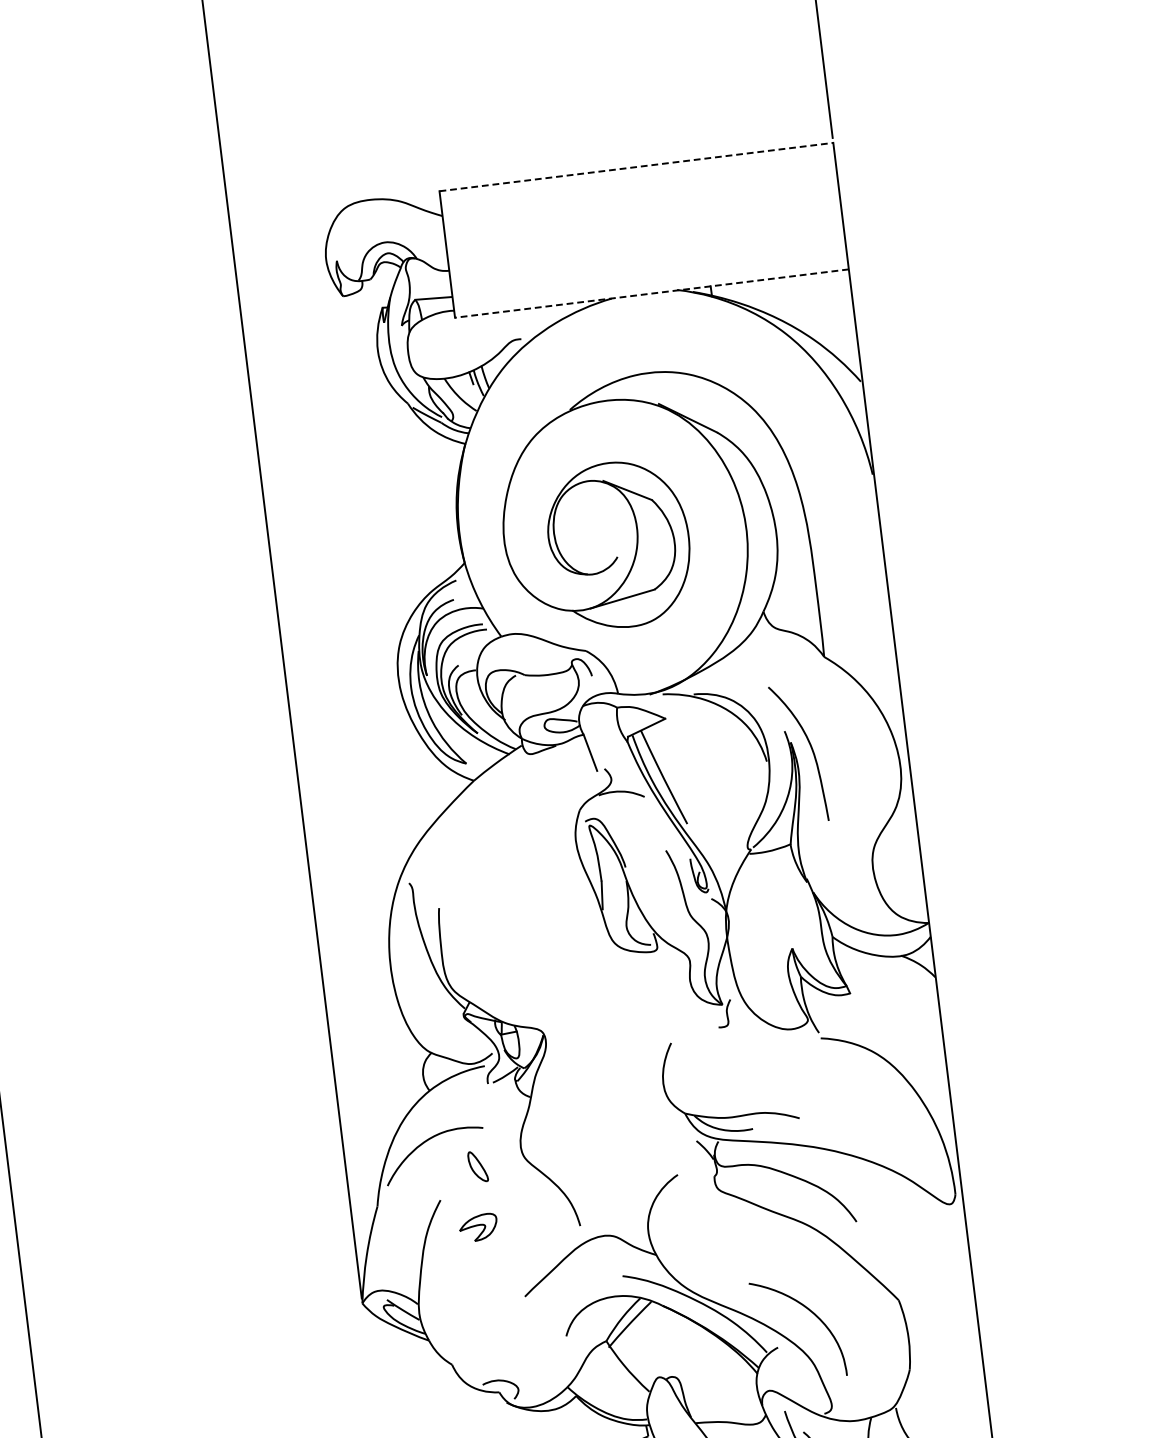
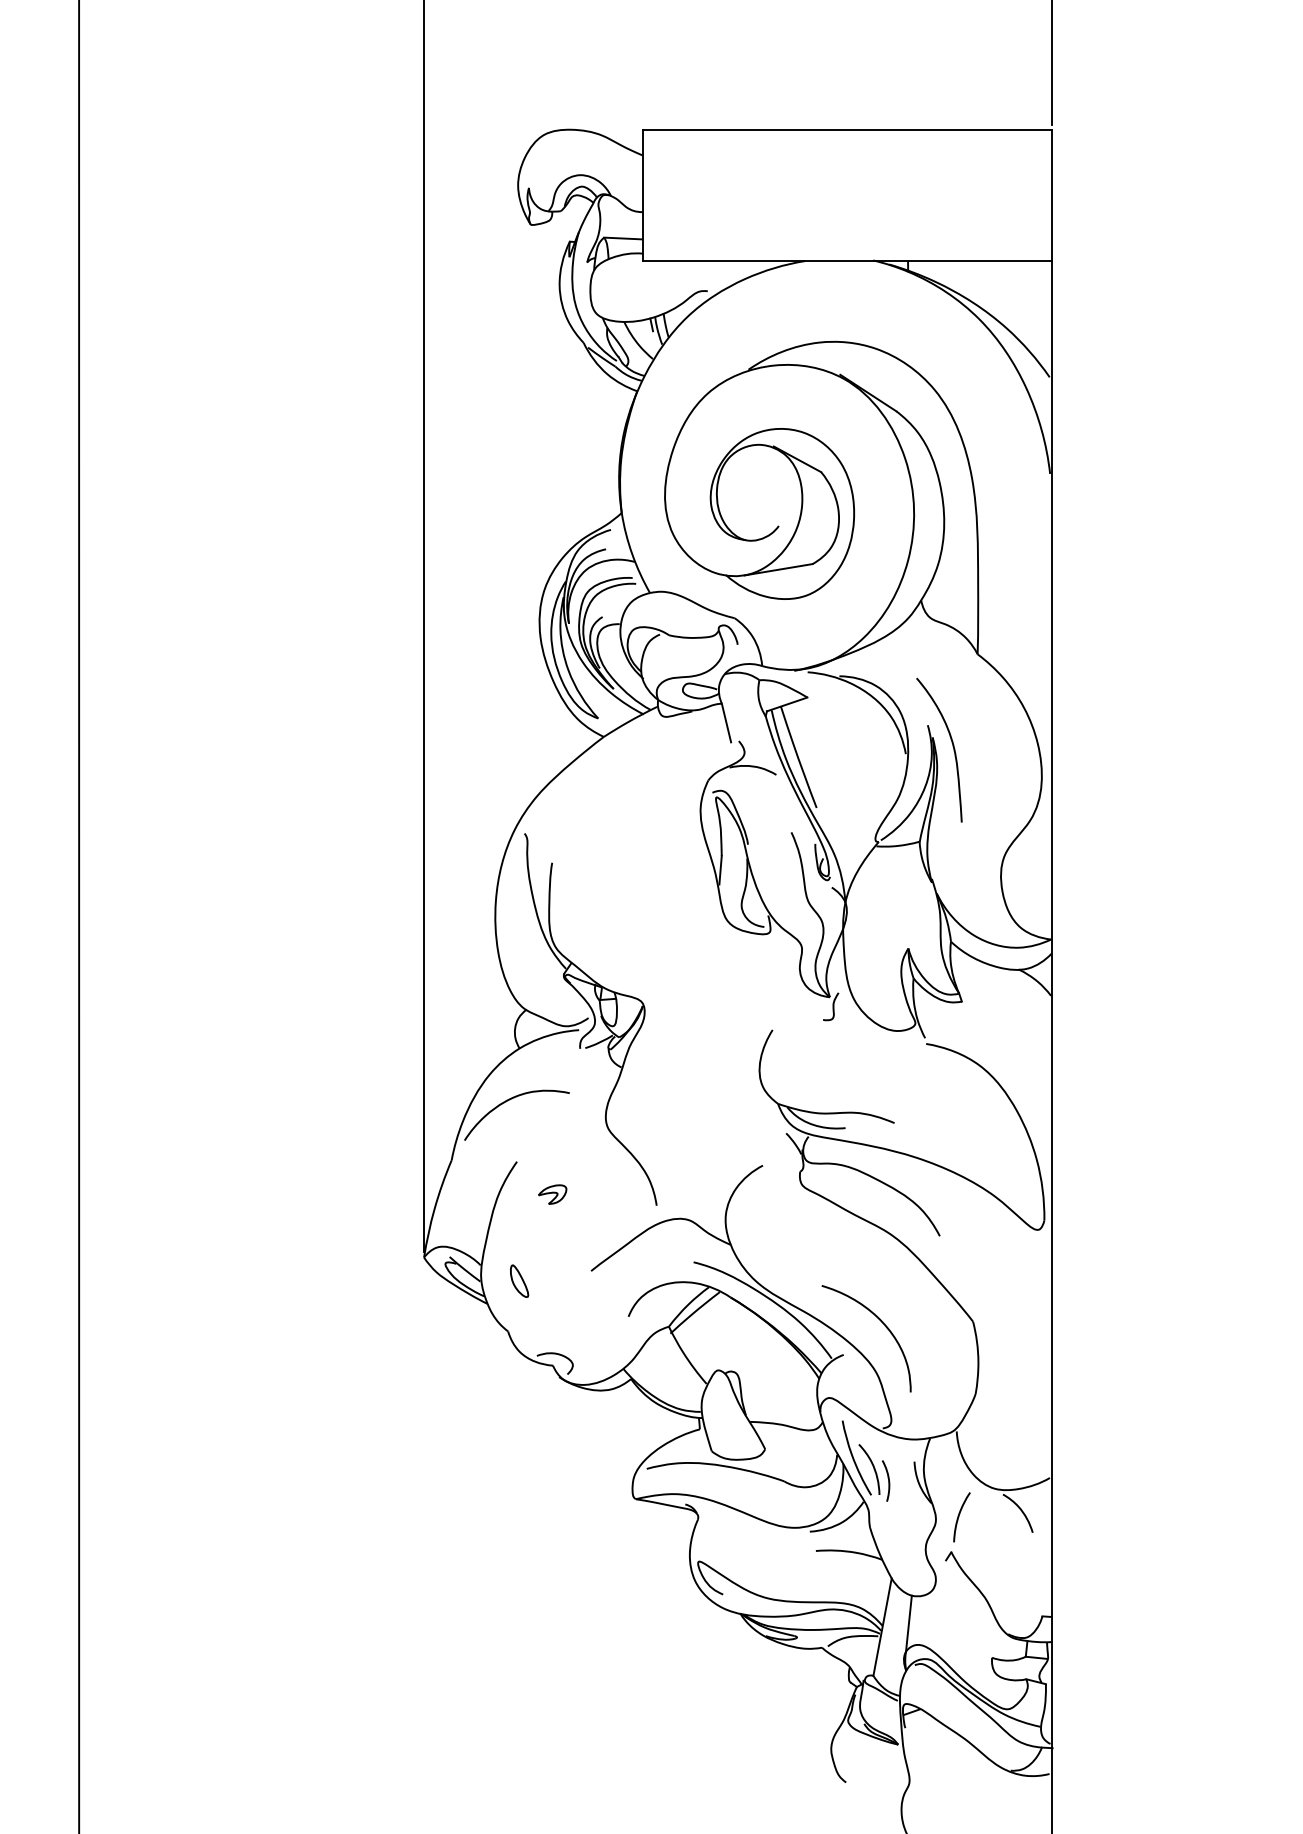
line: (636, 166) -> (847, 129), dashed -> solid
line: (651, 293) -> (846, 260), dashed -> solid
part: (477, 1166) -> (519, 1280), moved
part: (478, 1227) -> (552, 1194), size x0.71

